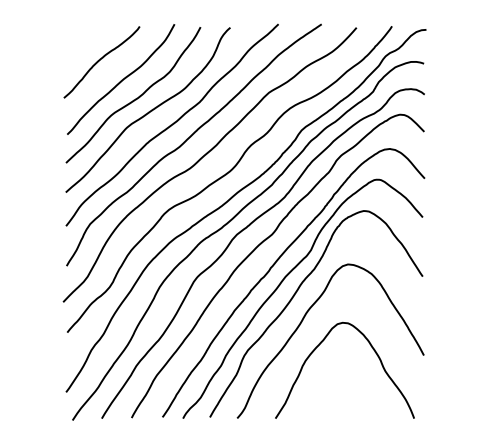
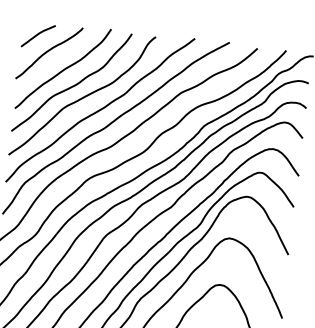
curve: (85, 41) -> (38, 35), added

